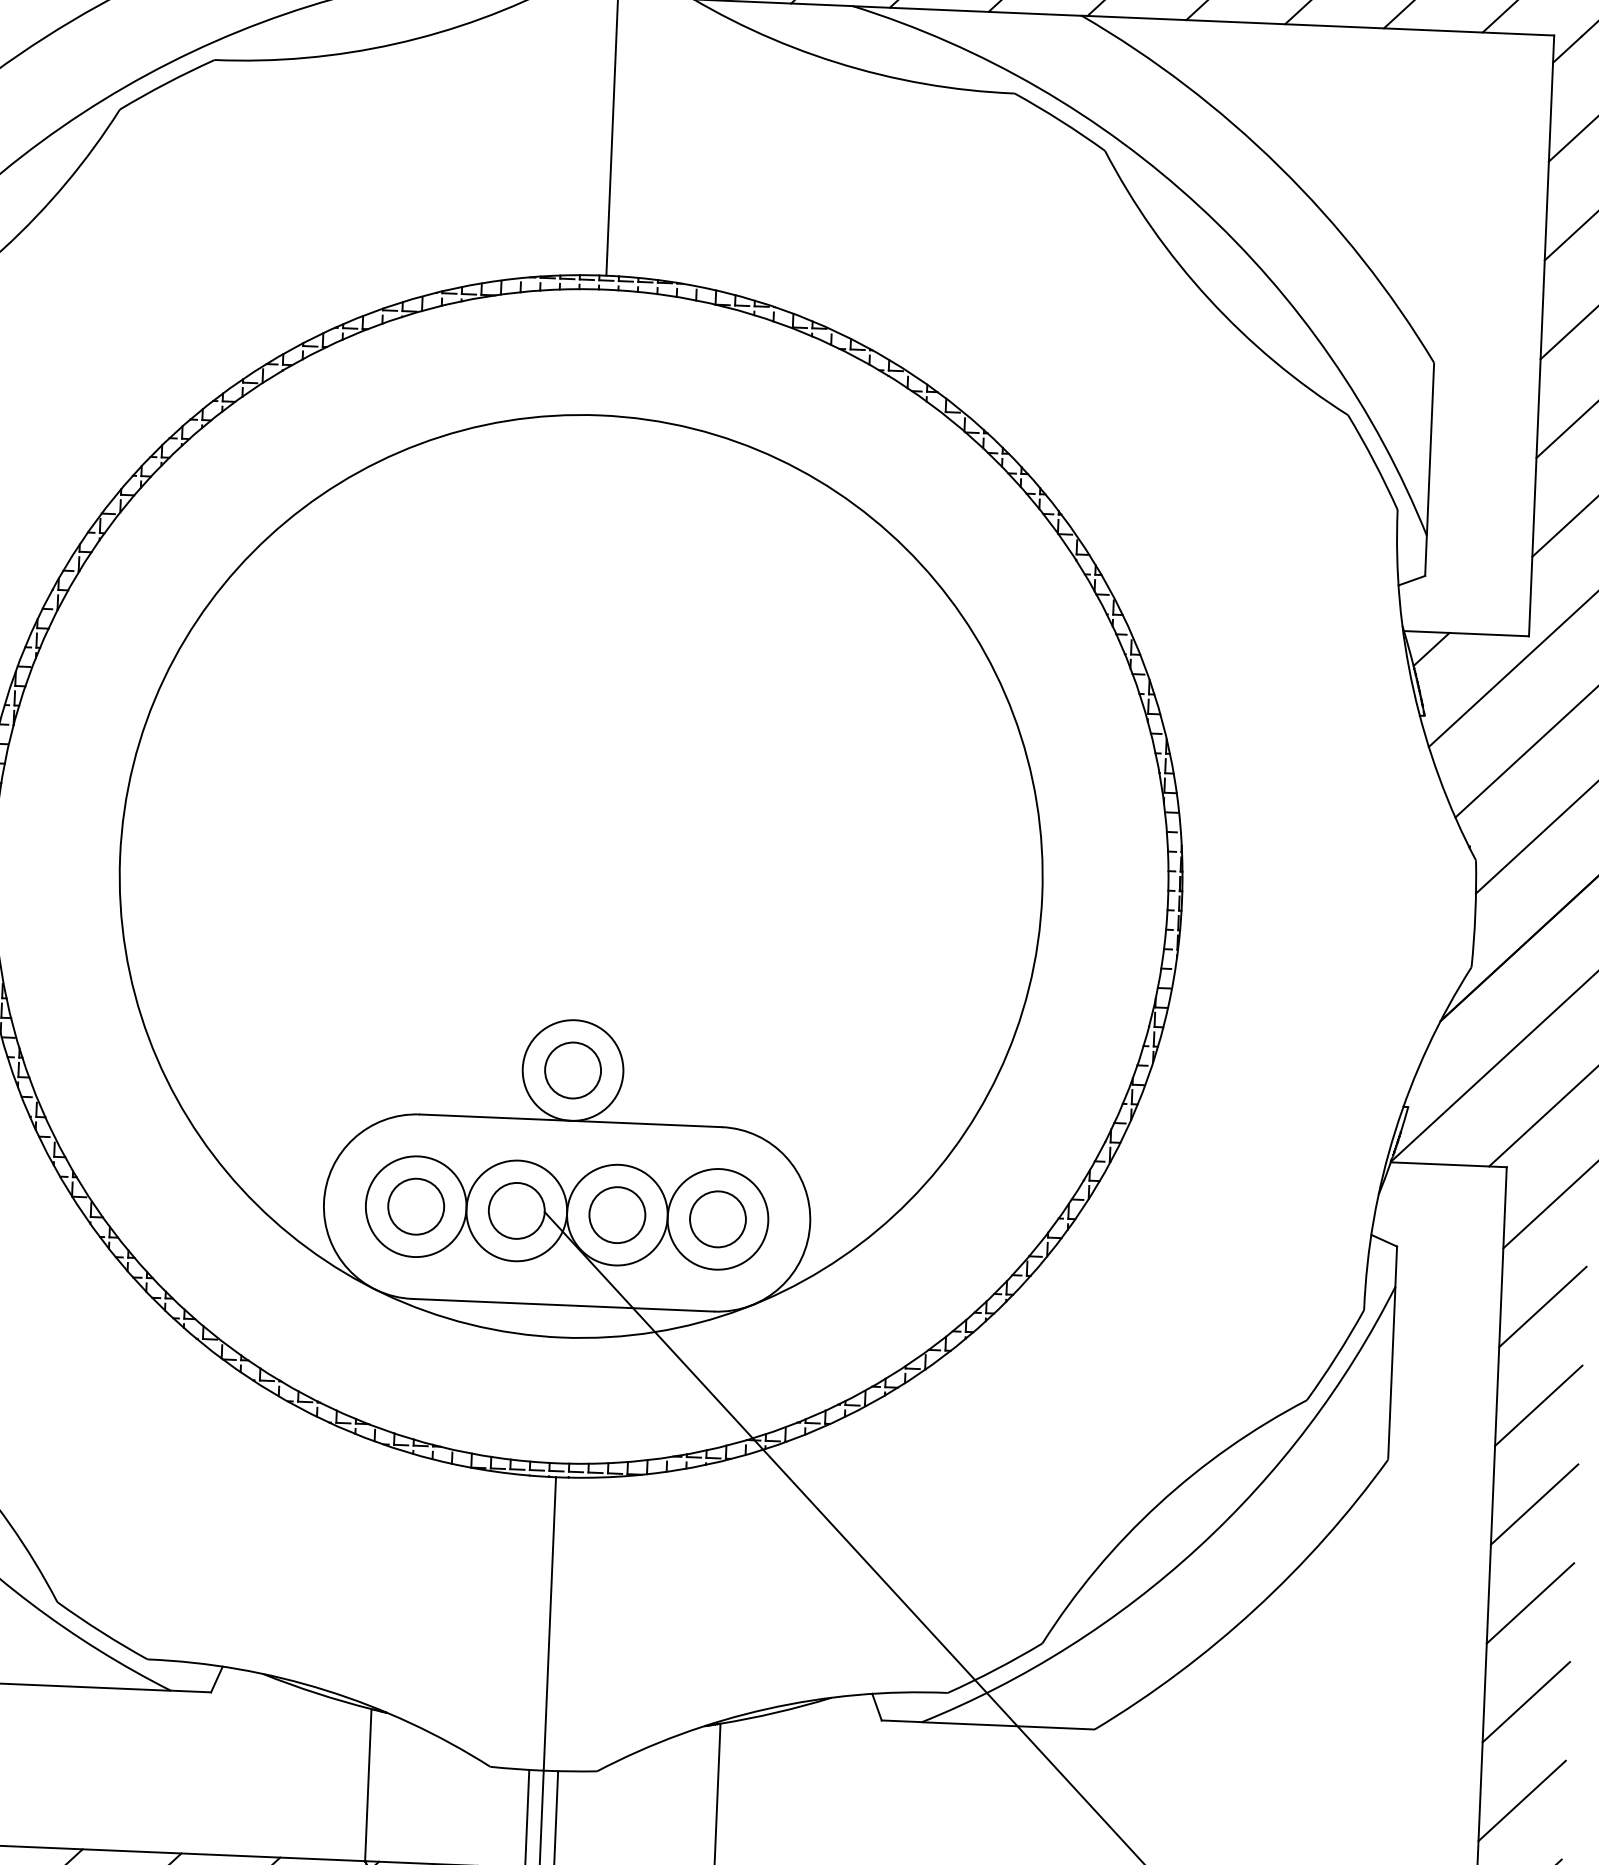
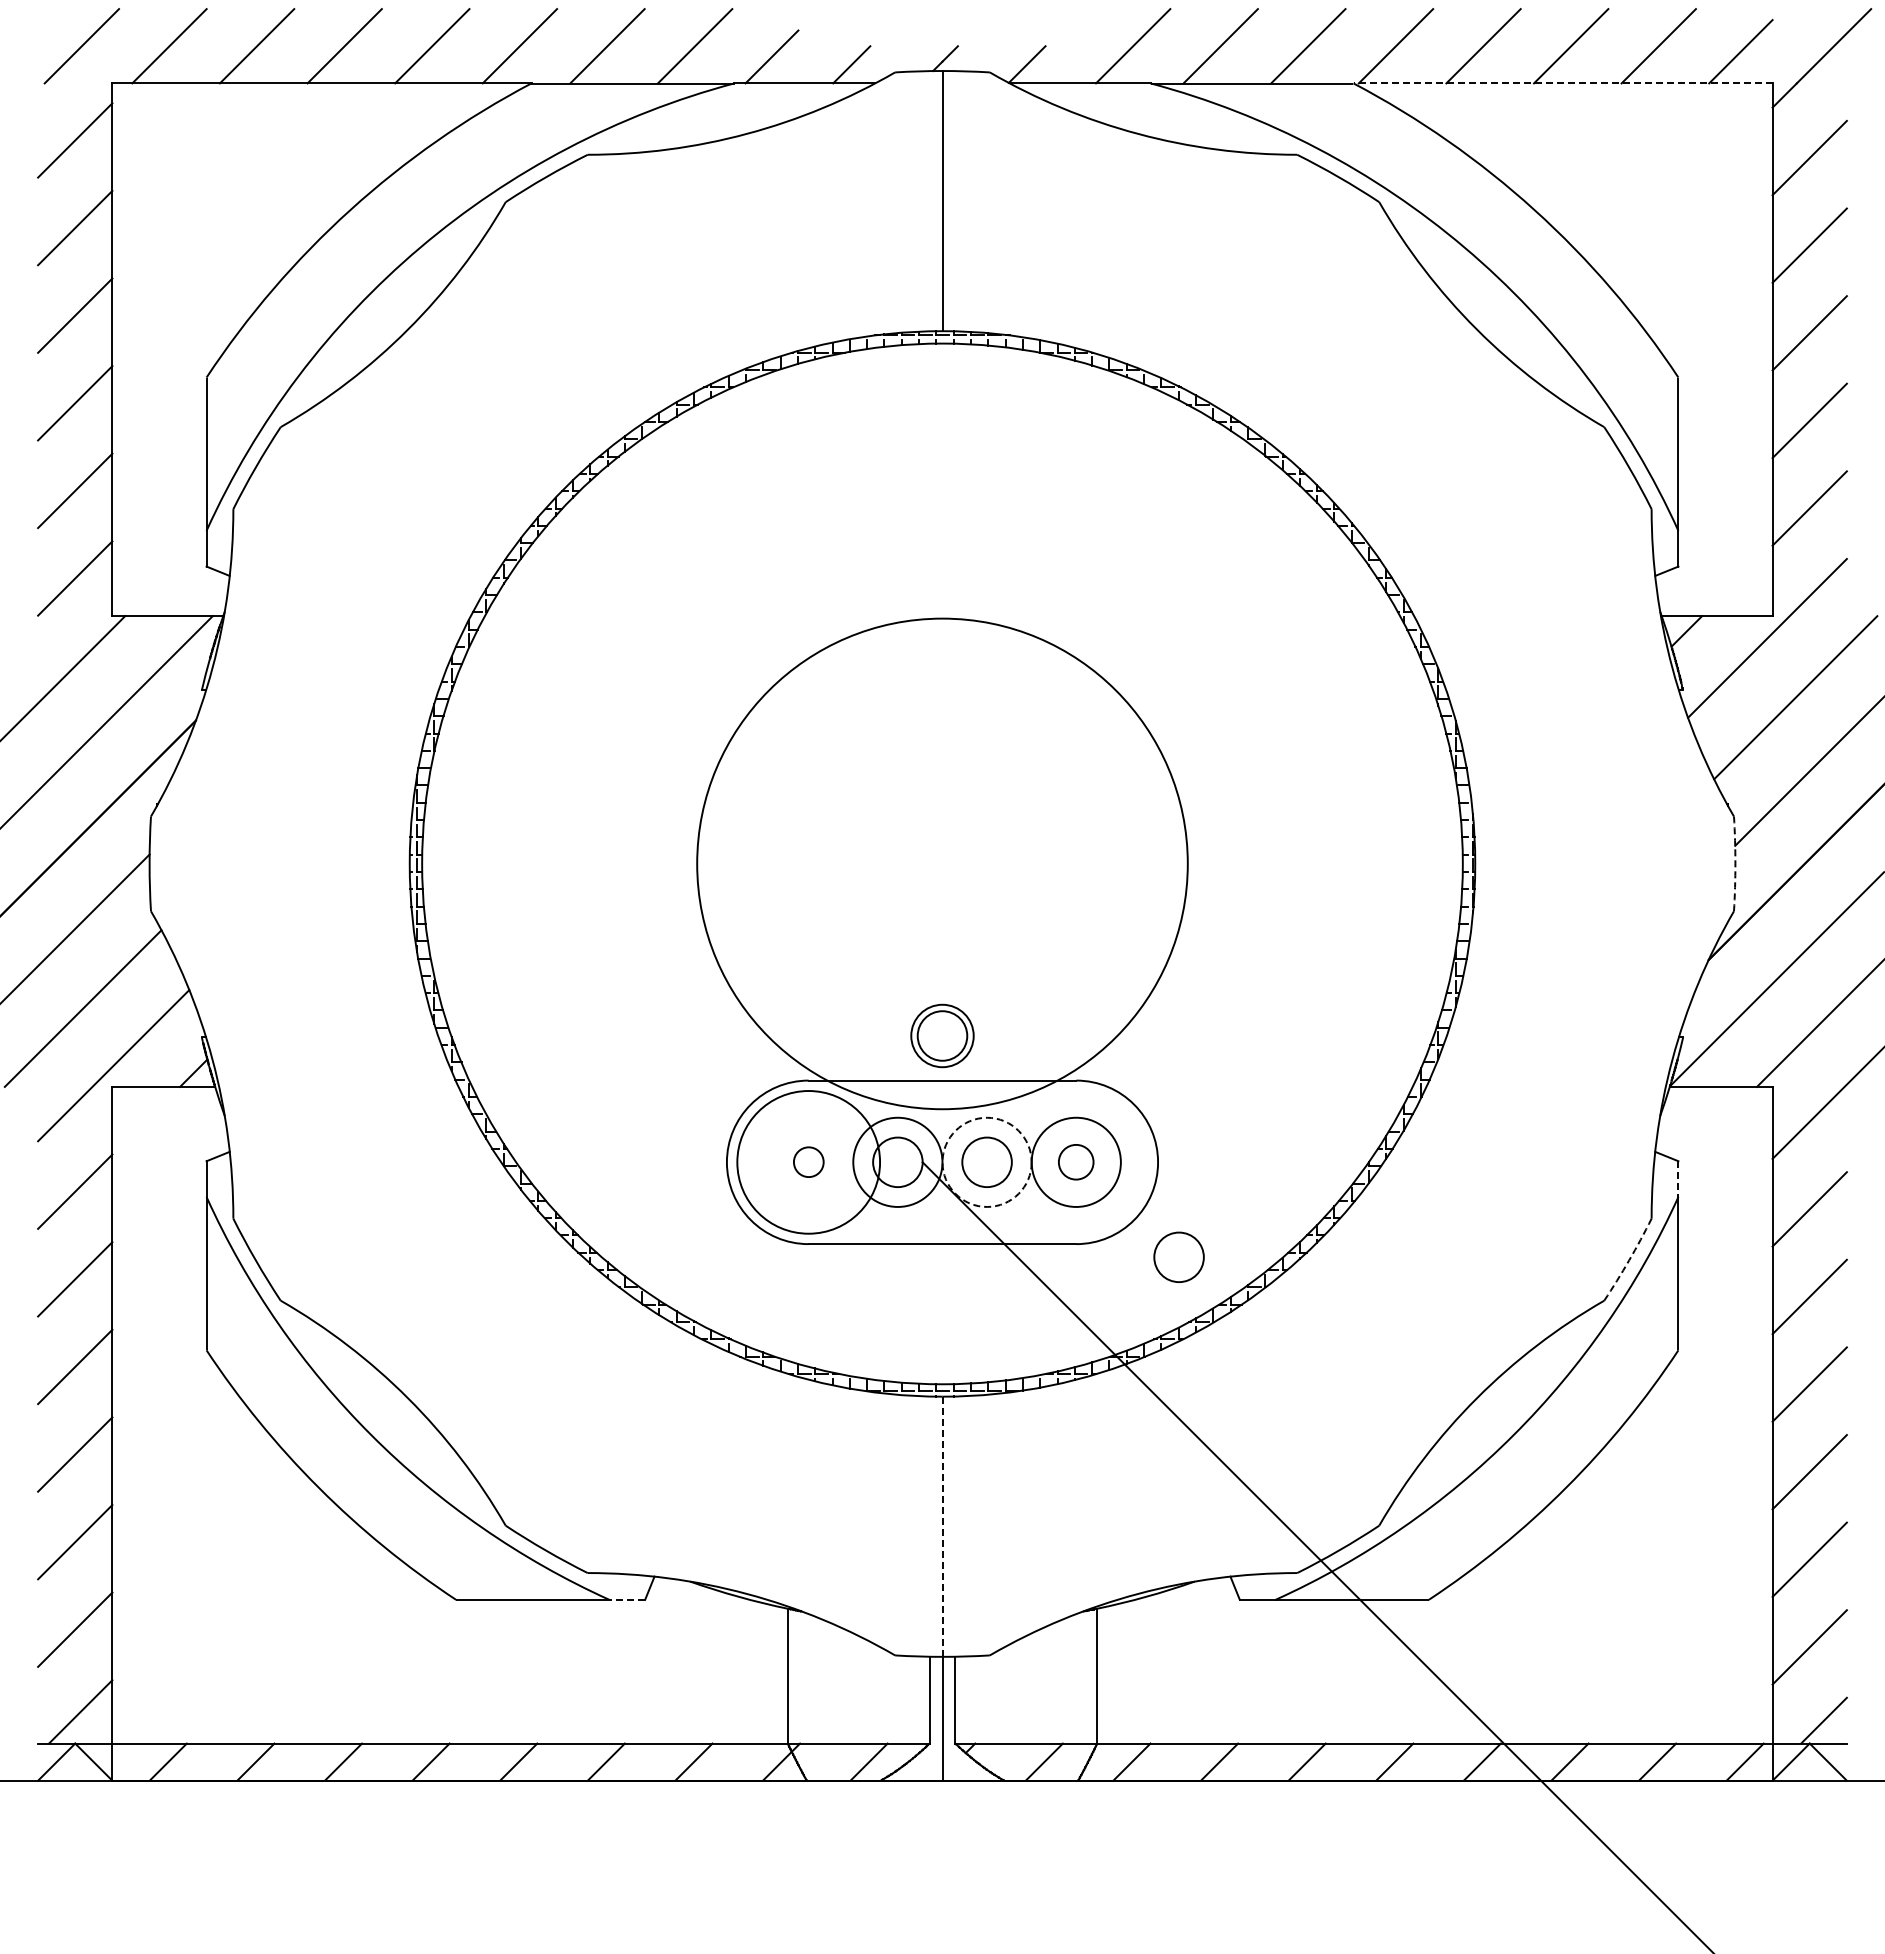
line: (1318, 25) -> (1563, 83), solid -> dashed
circle: (581, 876) -> (942, 863), size x0.6
arc: (1475, 913) -> (1735, 863), solid -> dashed
circle: (573, 1069) -> (942, 1035), size x0.7
circle: (416, 1205) -> (808, 1161), size x0.6
circle: (416, 1205) -> (808, 1161), size x1.6
circle: (616, 1214) -> (986, 1161), solid -> dashed
circle: (717, 1218) -> (1075, 1161), size x0.7
line: (1396, 1267) -> (1678, 1179), solid -> dashed
circle: (828, 1330) -> (1178, 1256), added
arc: (1337, 1356) -> (1629, 1260), solid -> dashed
line: (549, 1624) -> (942, 1527), solid -> dashed
line: (191, 1691) -> (627, 1599), solid -> dashed

